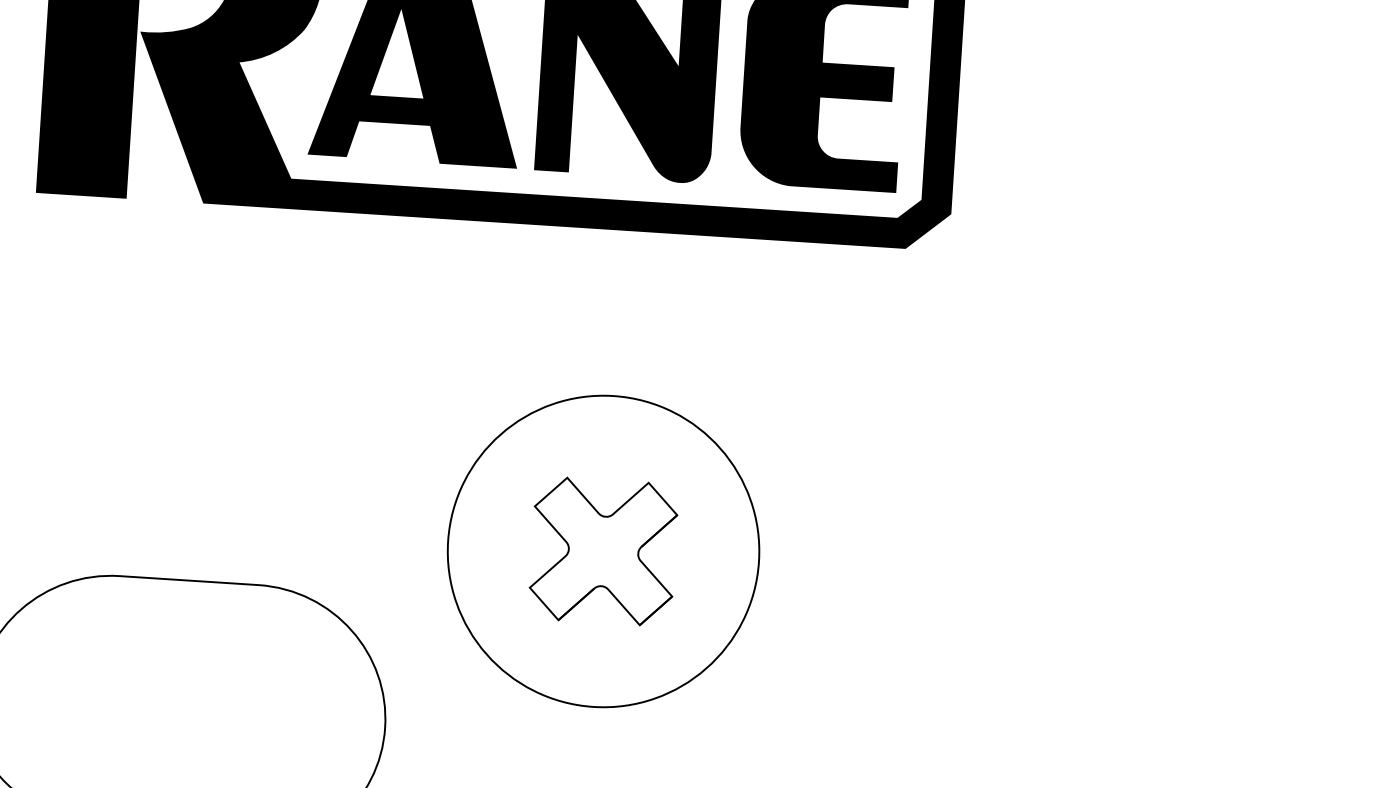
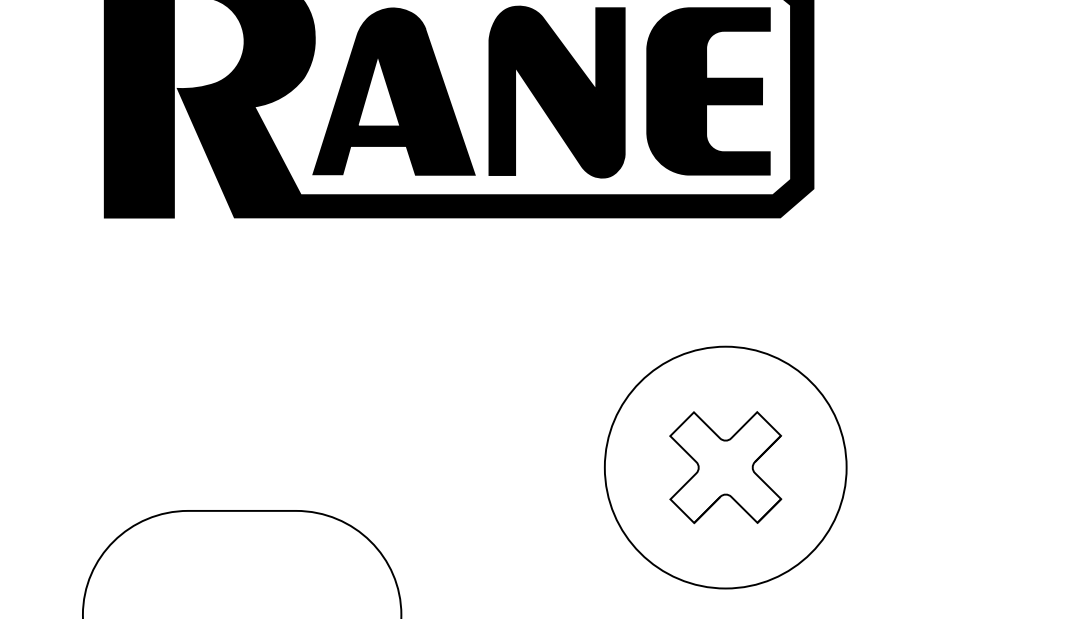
part: (603, 551) -> (725, 467), moved

